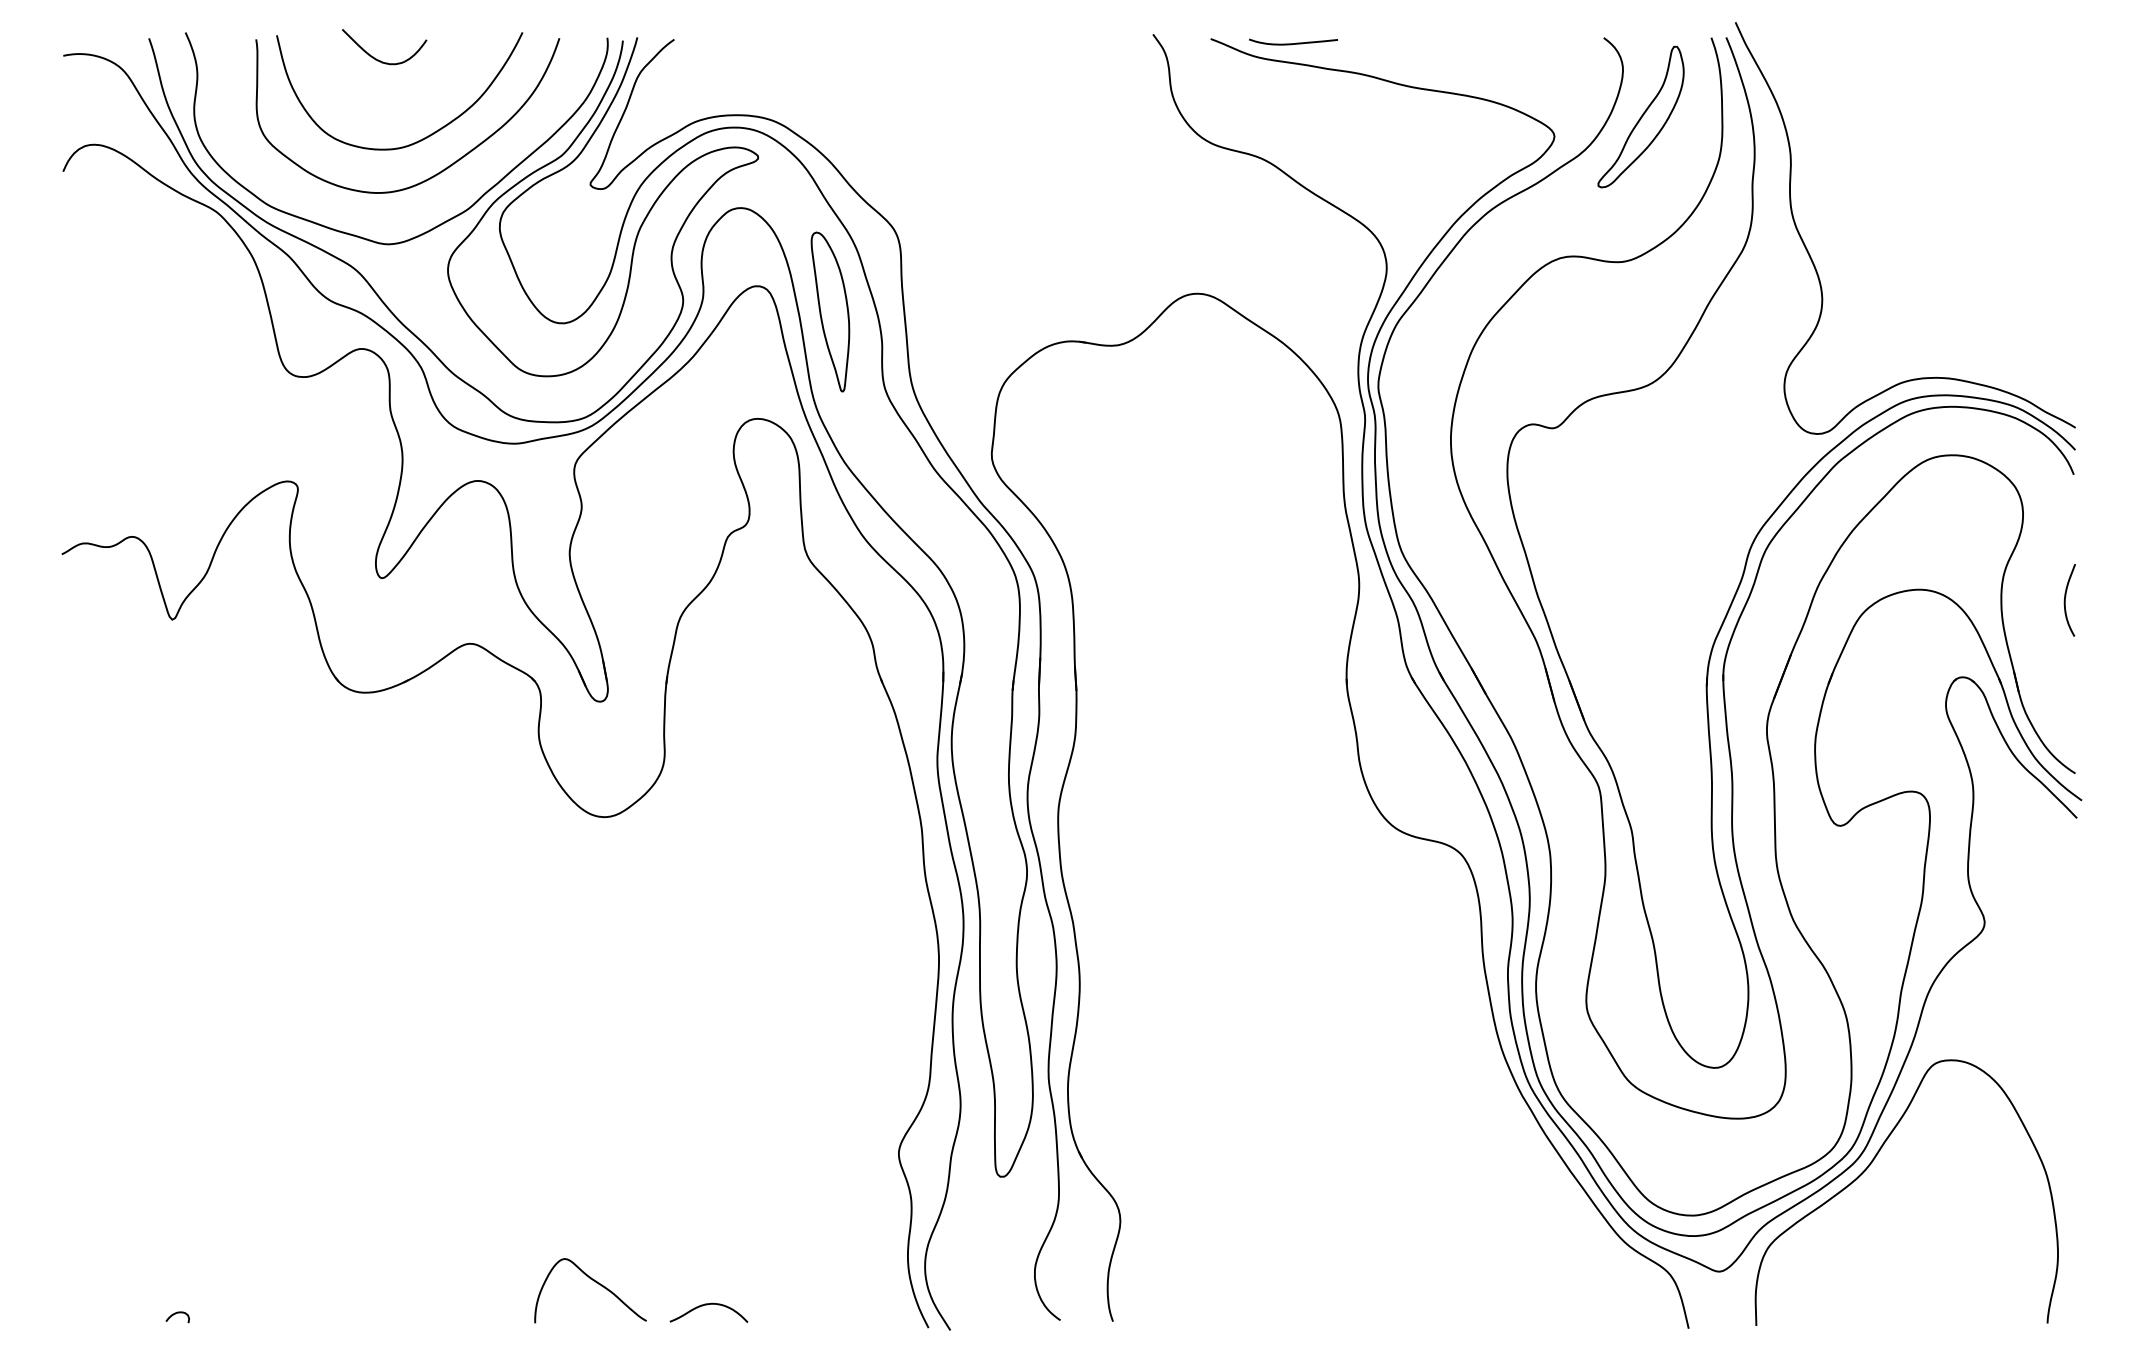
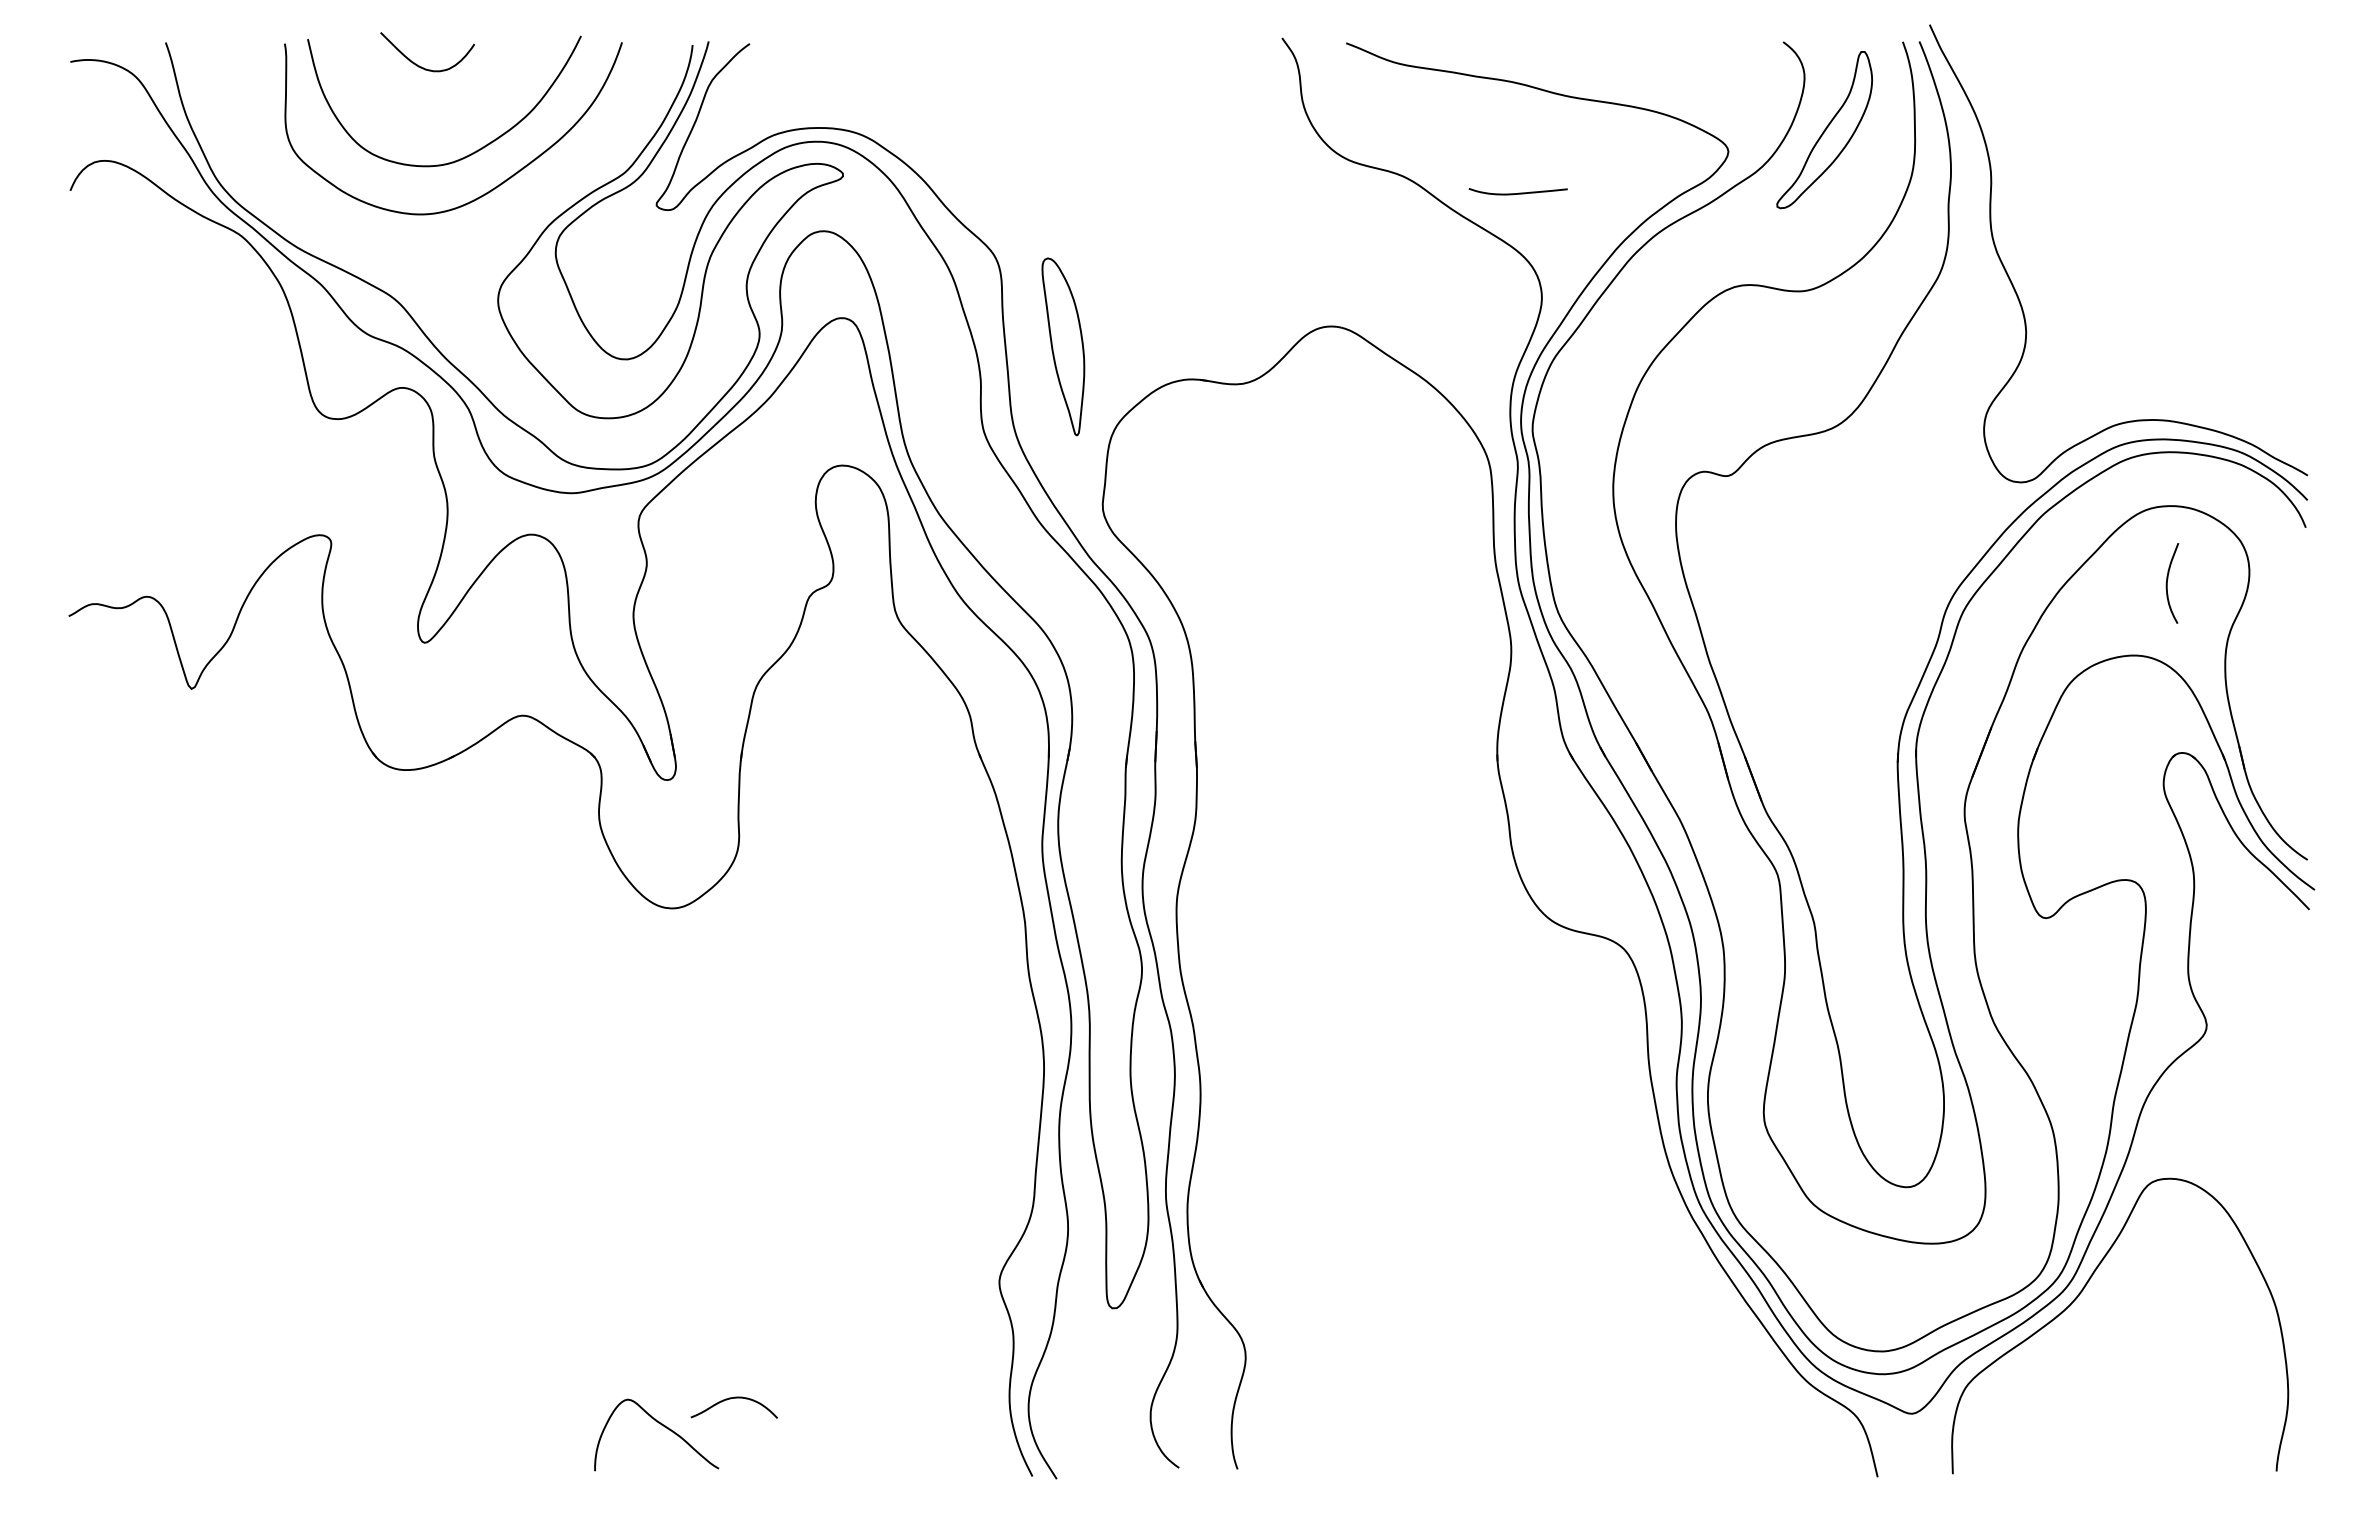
curve: (1293, 42) -> (1518, 192), moved
curve: (442, 222) -> (491, 247), removed
part: (830, 311) -> (1063, 346), moved
curve: (2065, 600) -> (2167, 583), moved
curve: (705, 1305) -> (730, 1399), moved
curve: (175, 1314) -> (195, 1461), removed

